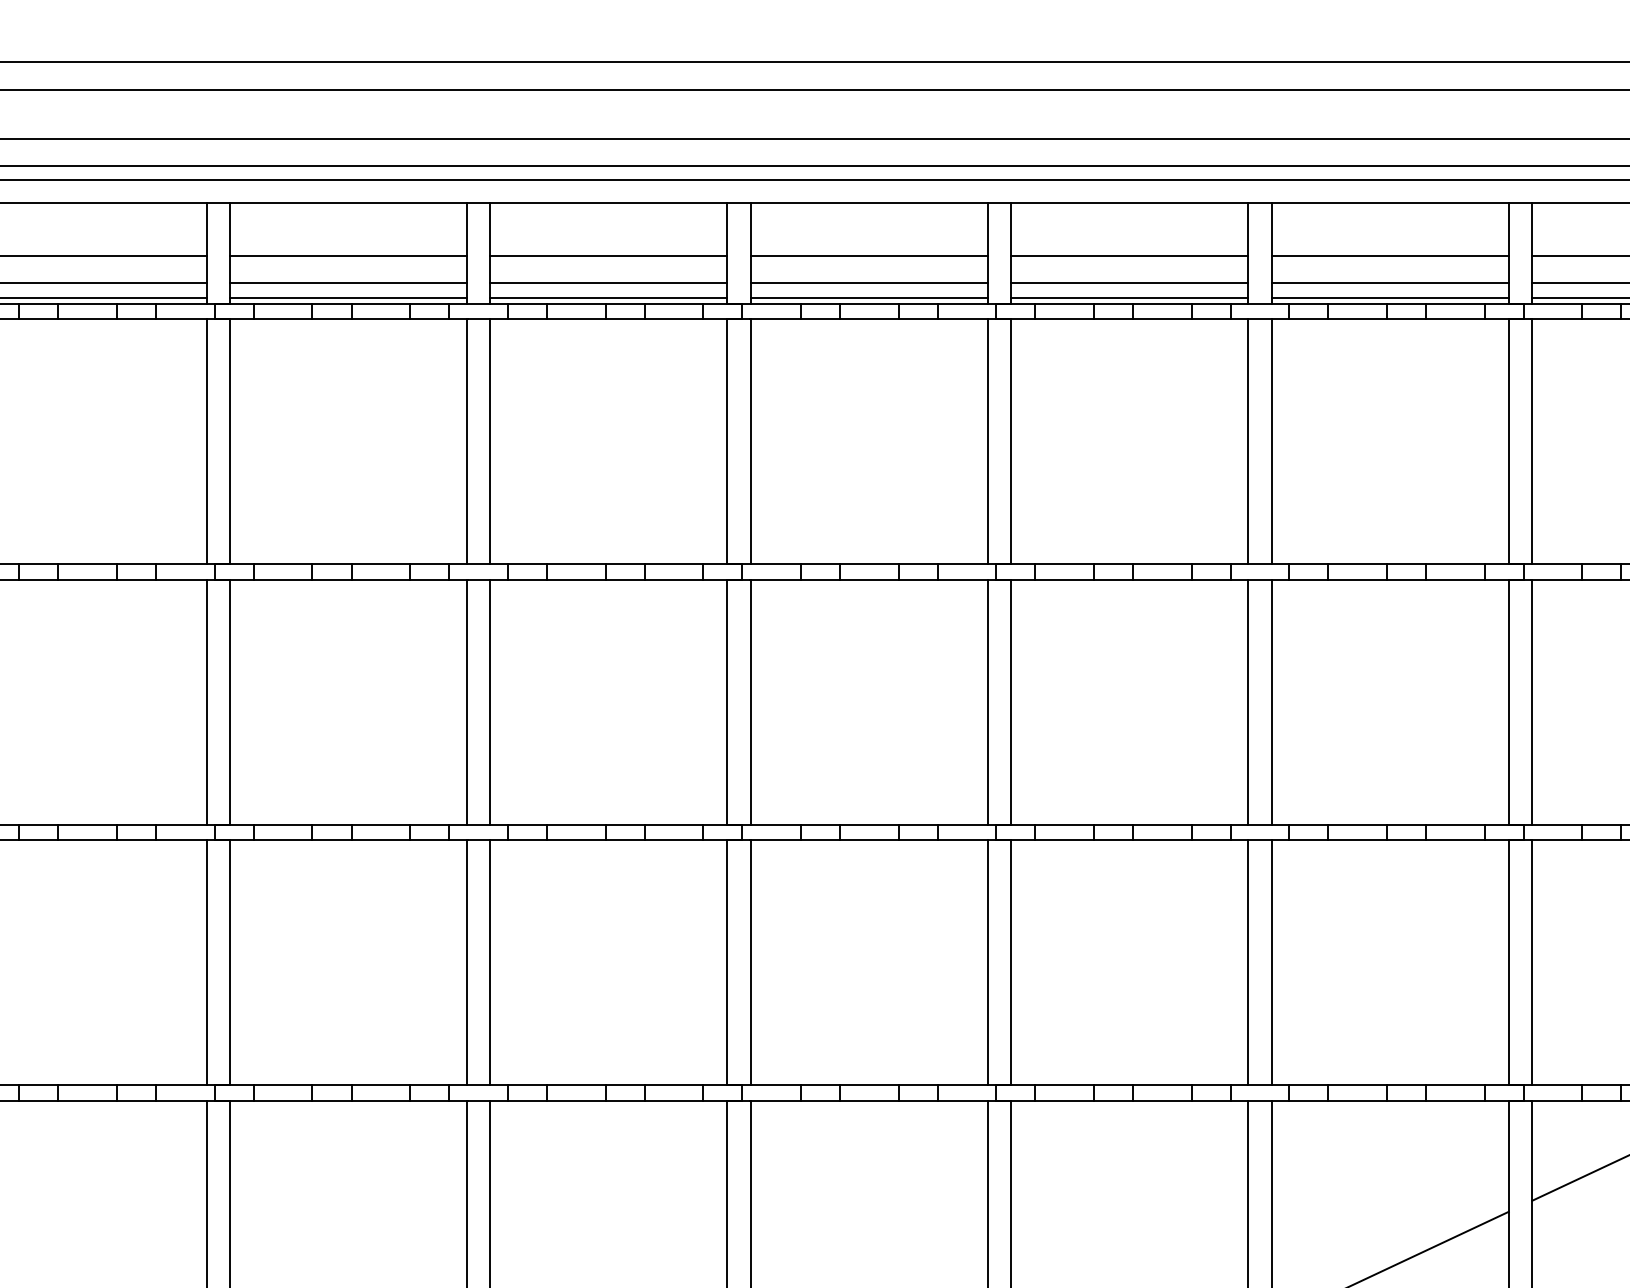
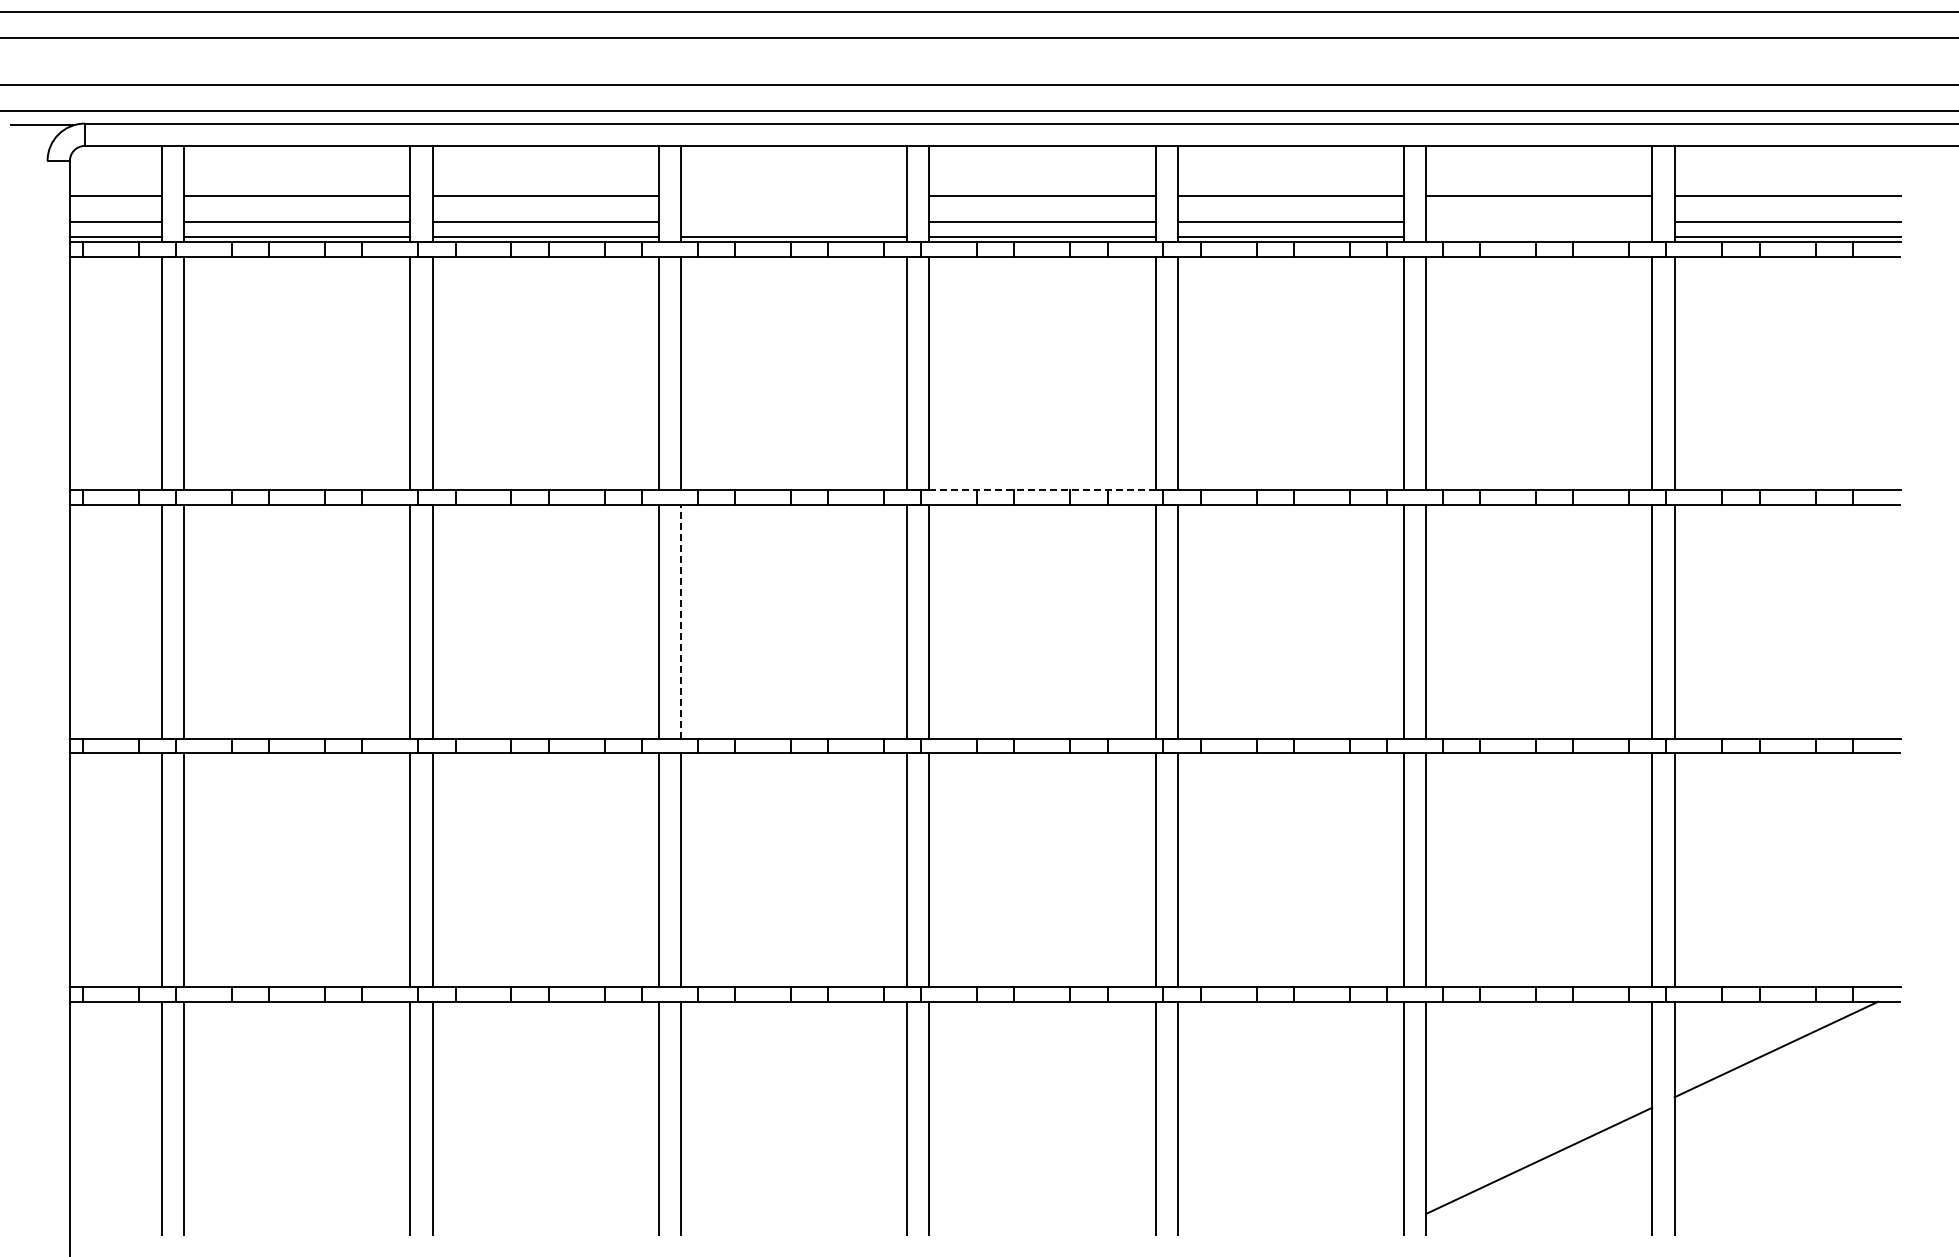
line: (609, 256) -> (794, 196), removed
line: (609, 283) -> (794, 222), removed
line: (1390, 283) -> (1539, 222), removed
line: (1390, 298) -> (1539, 236), removed
line: (868, 564) -> (1041, 490), solid -> dashed
line: (490, 701) -> (681, 621), solid -> dashed

